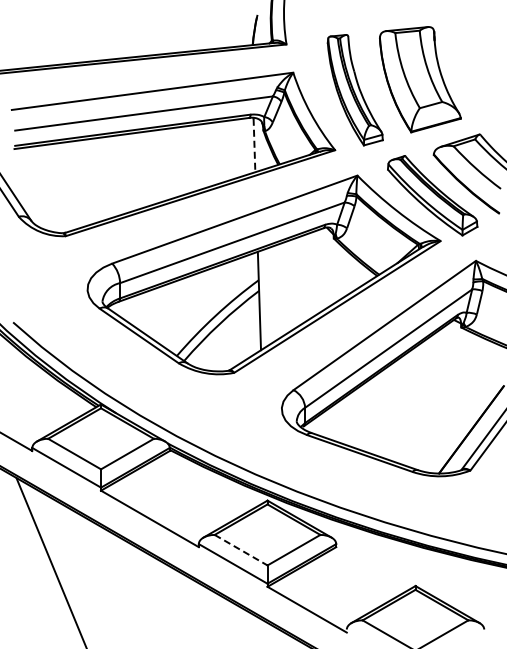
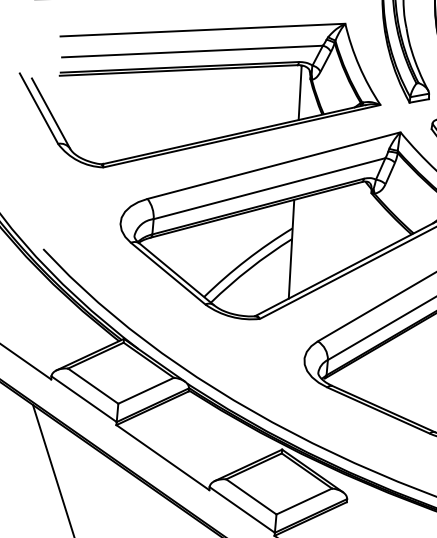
line: (254, 145) -> (300, 93), dashed -> solid
line: (241, 550) -> (251, 497), dashed -> solid

